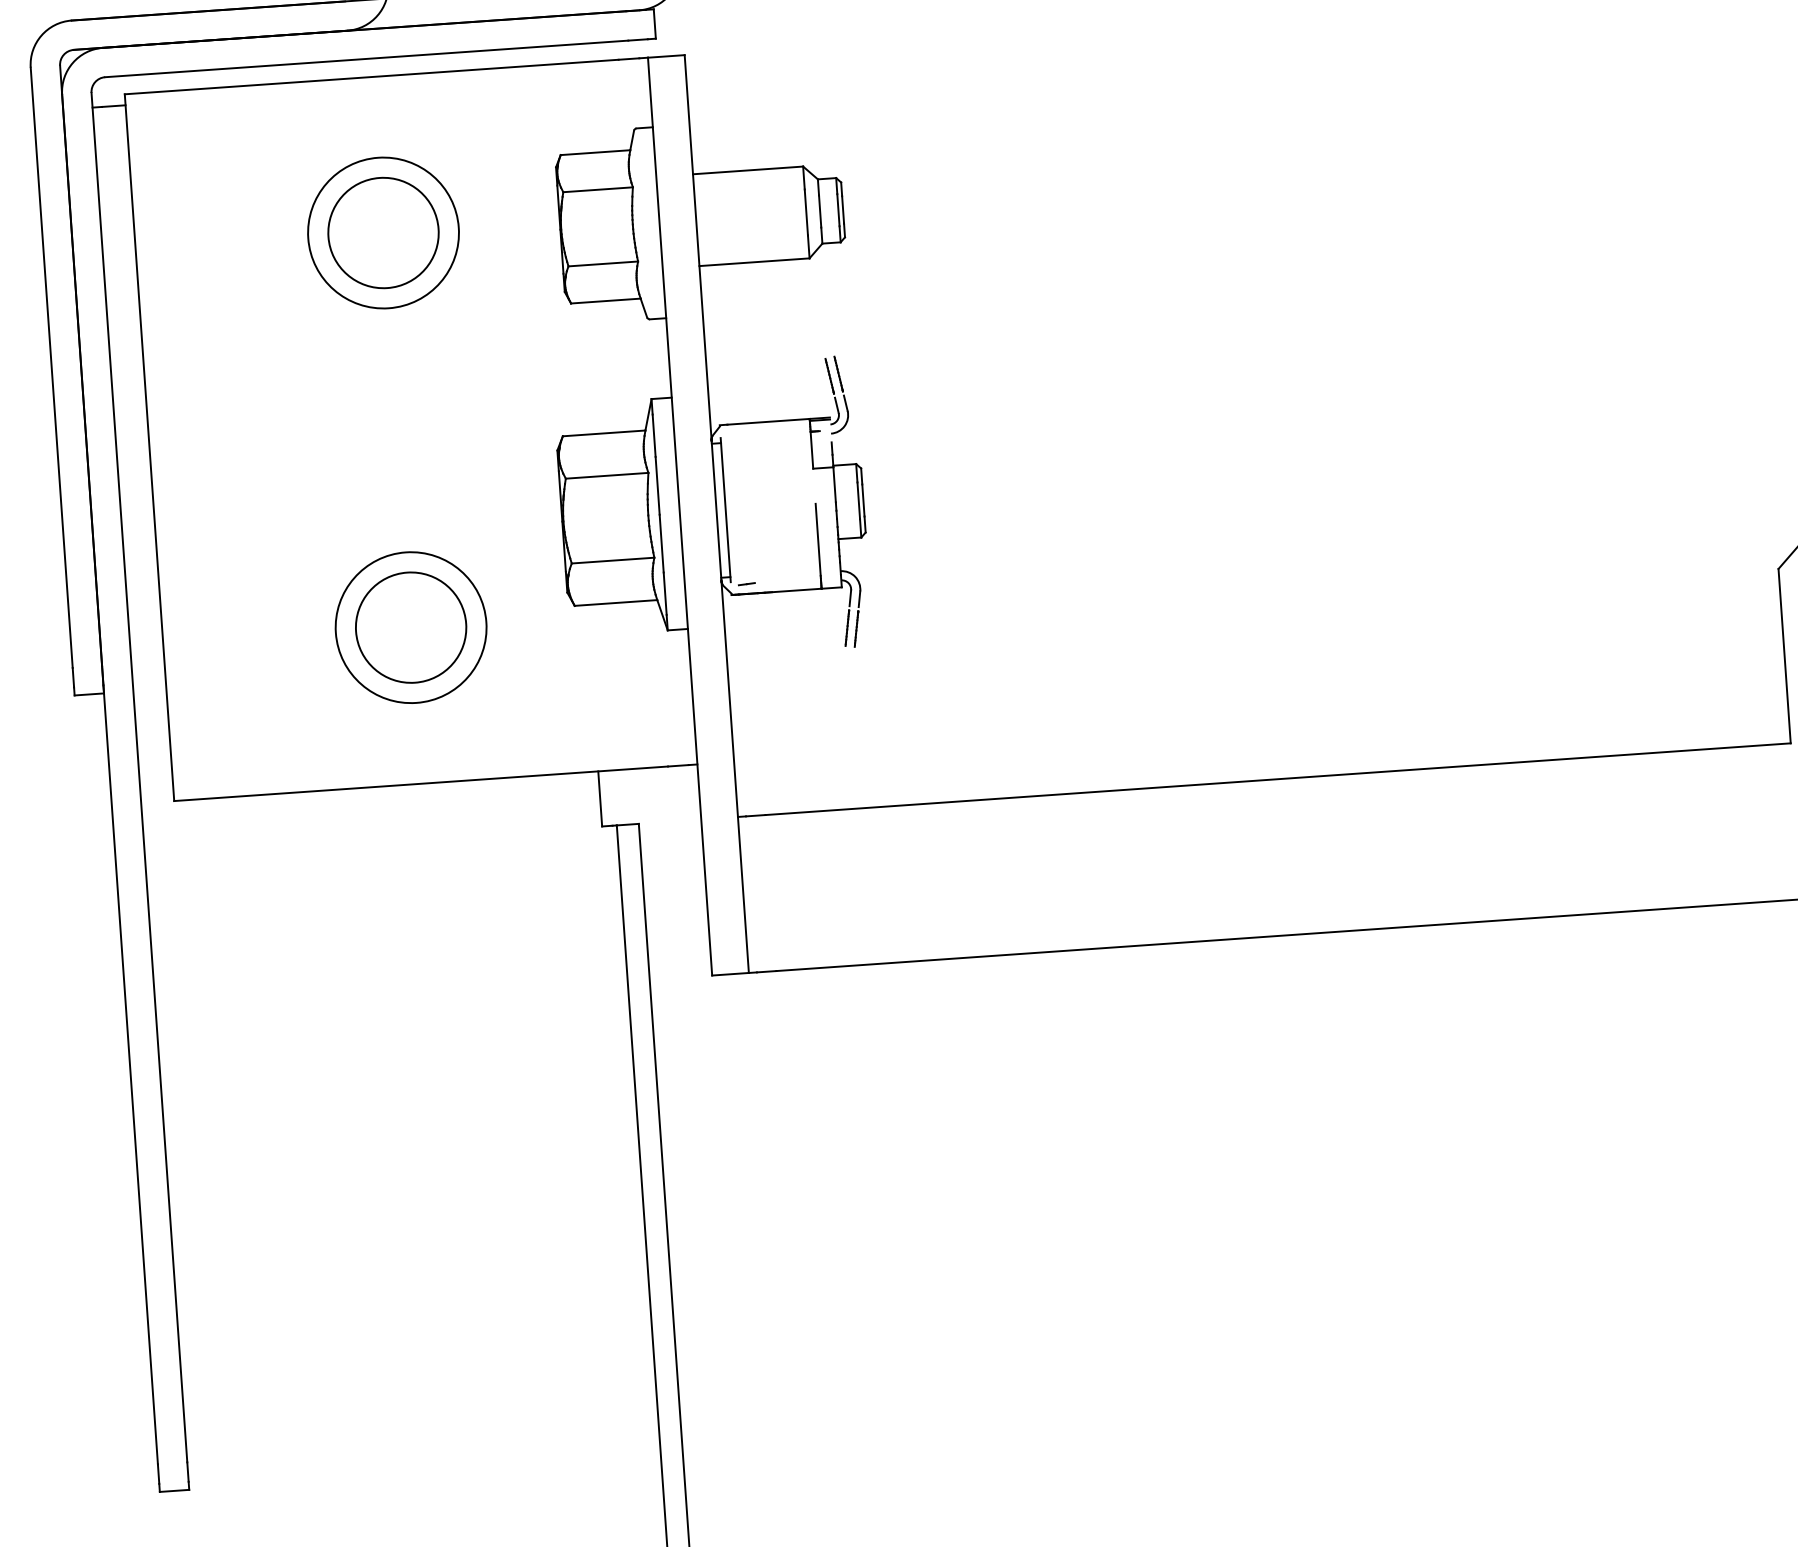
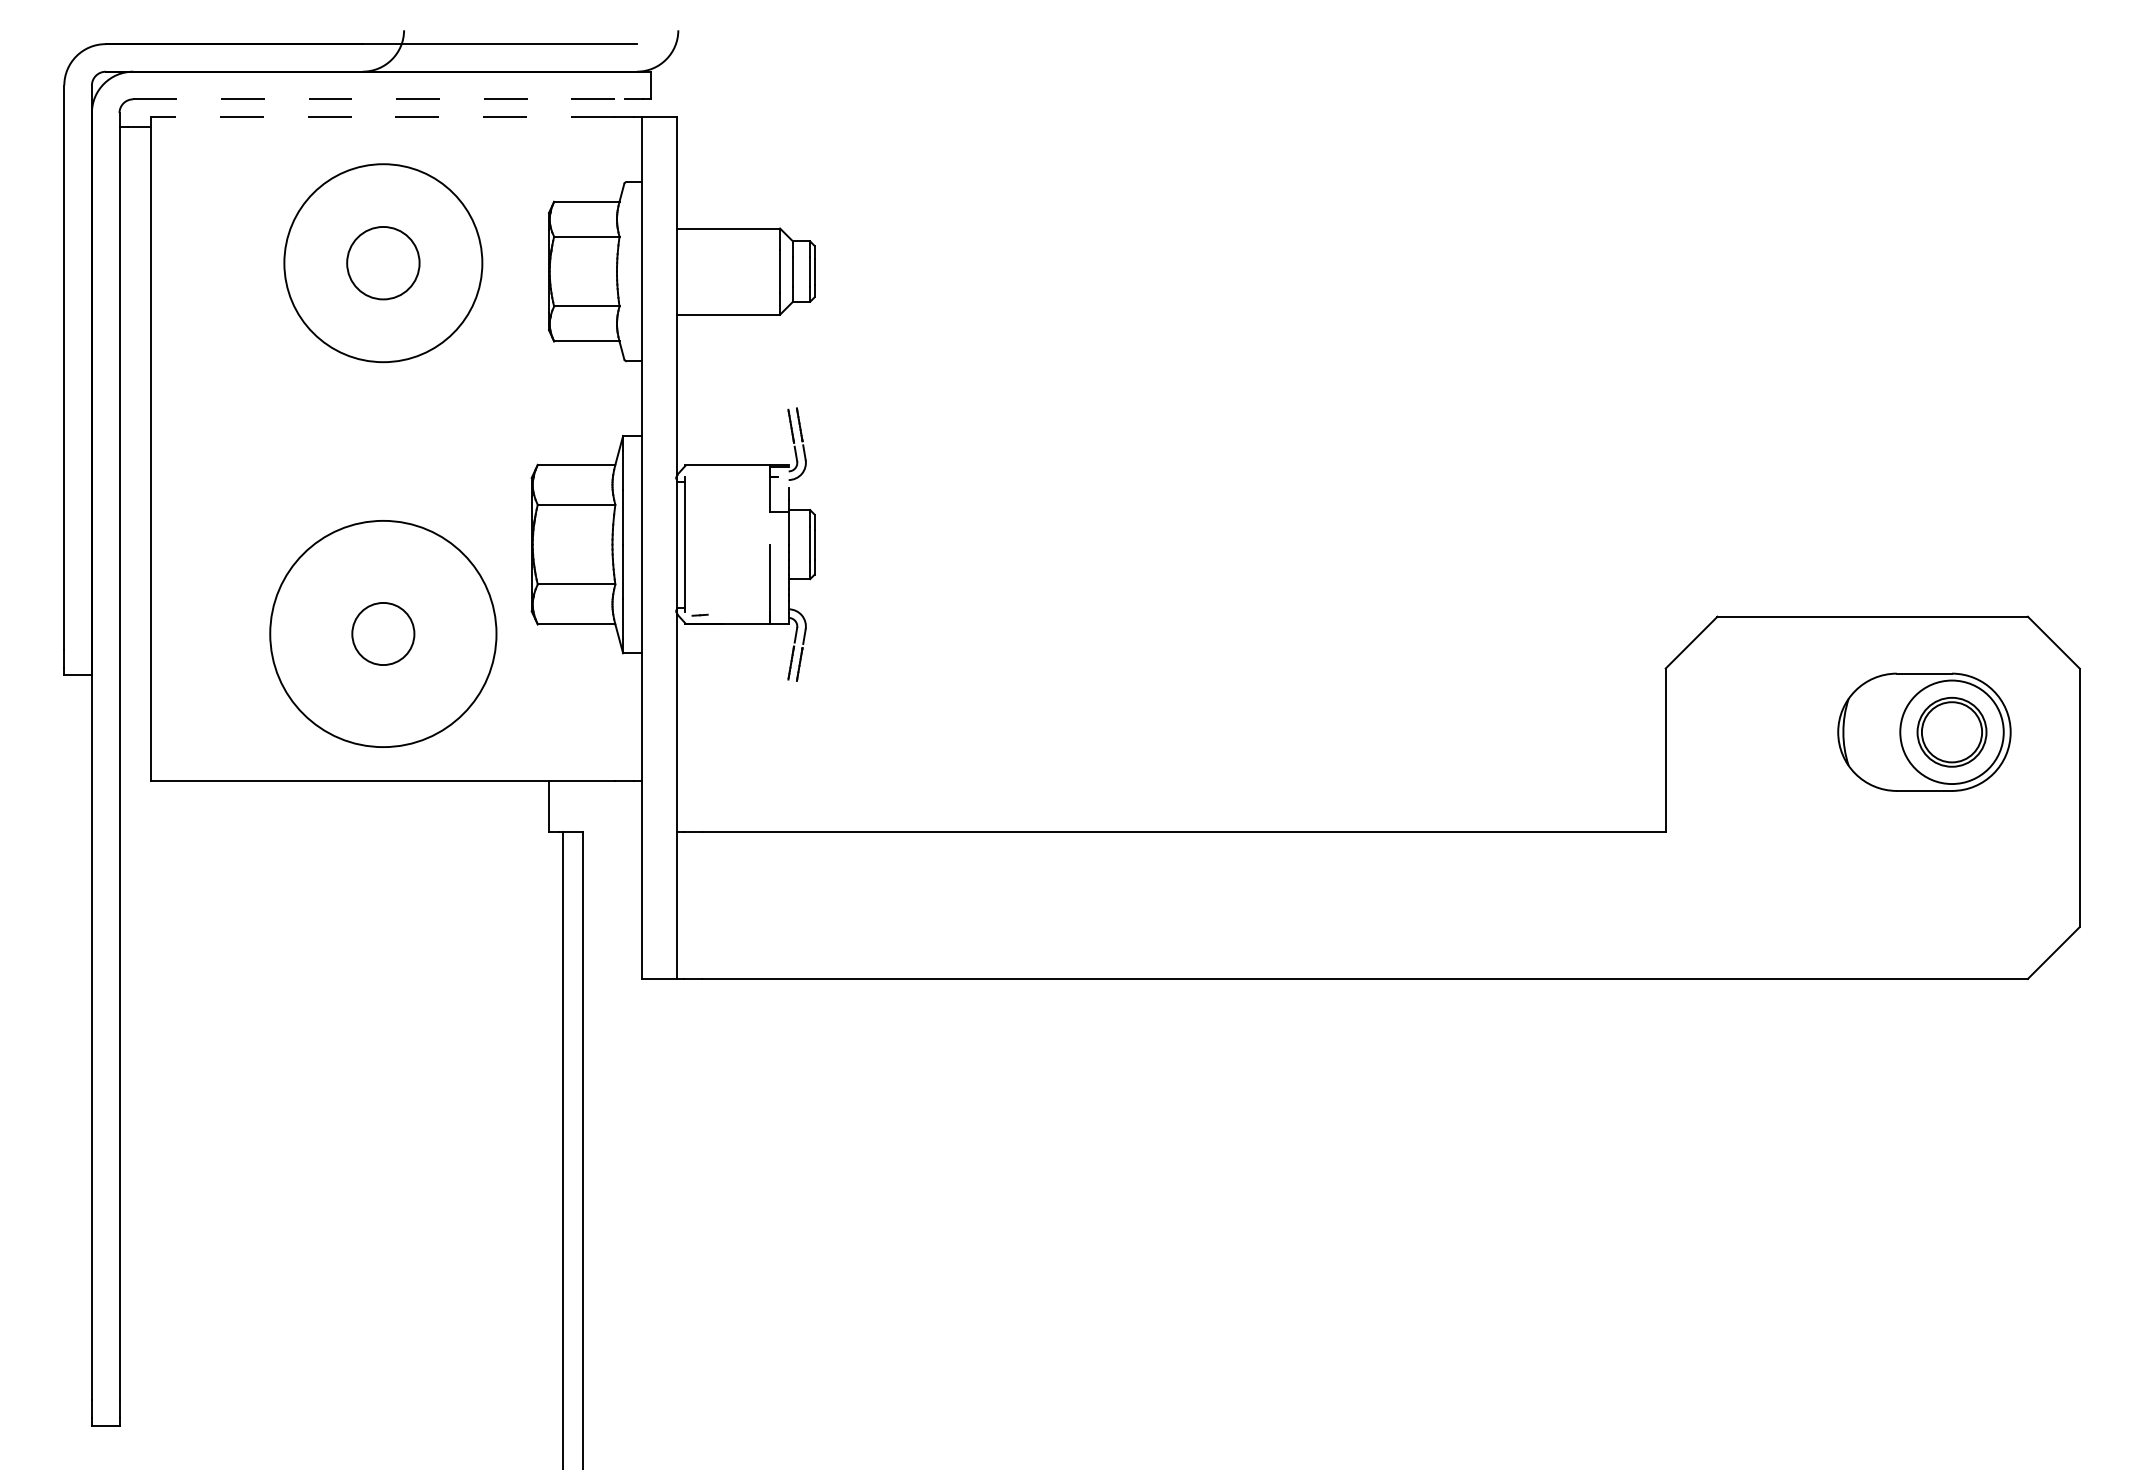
line: (367, 59) -> (379, 99), solid -> dashed
line: (371, 76) -> (382, 116), solid -> dashed
circle: (383, 232) -> (383, 262), size x0.7
circle: (383, 232) -> (383, 262), size x1.4
circle: (411, 627) -> (383, 633), size x0.6
circle: (411, 627) -> (383, 633), size x1.6

